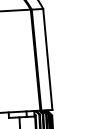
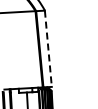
line: (48, 60) -> (48, 49), solid -> dashed

